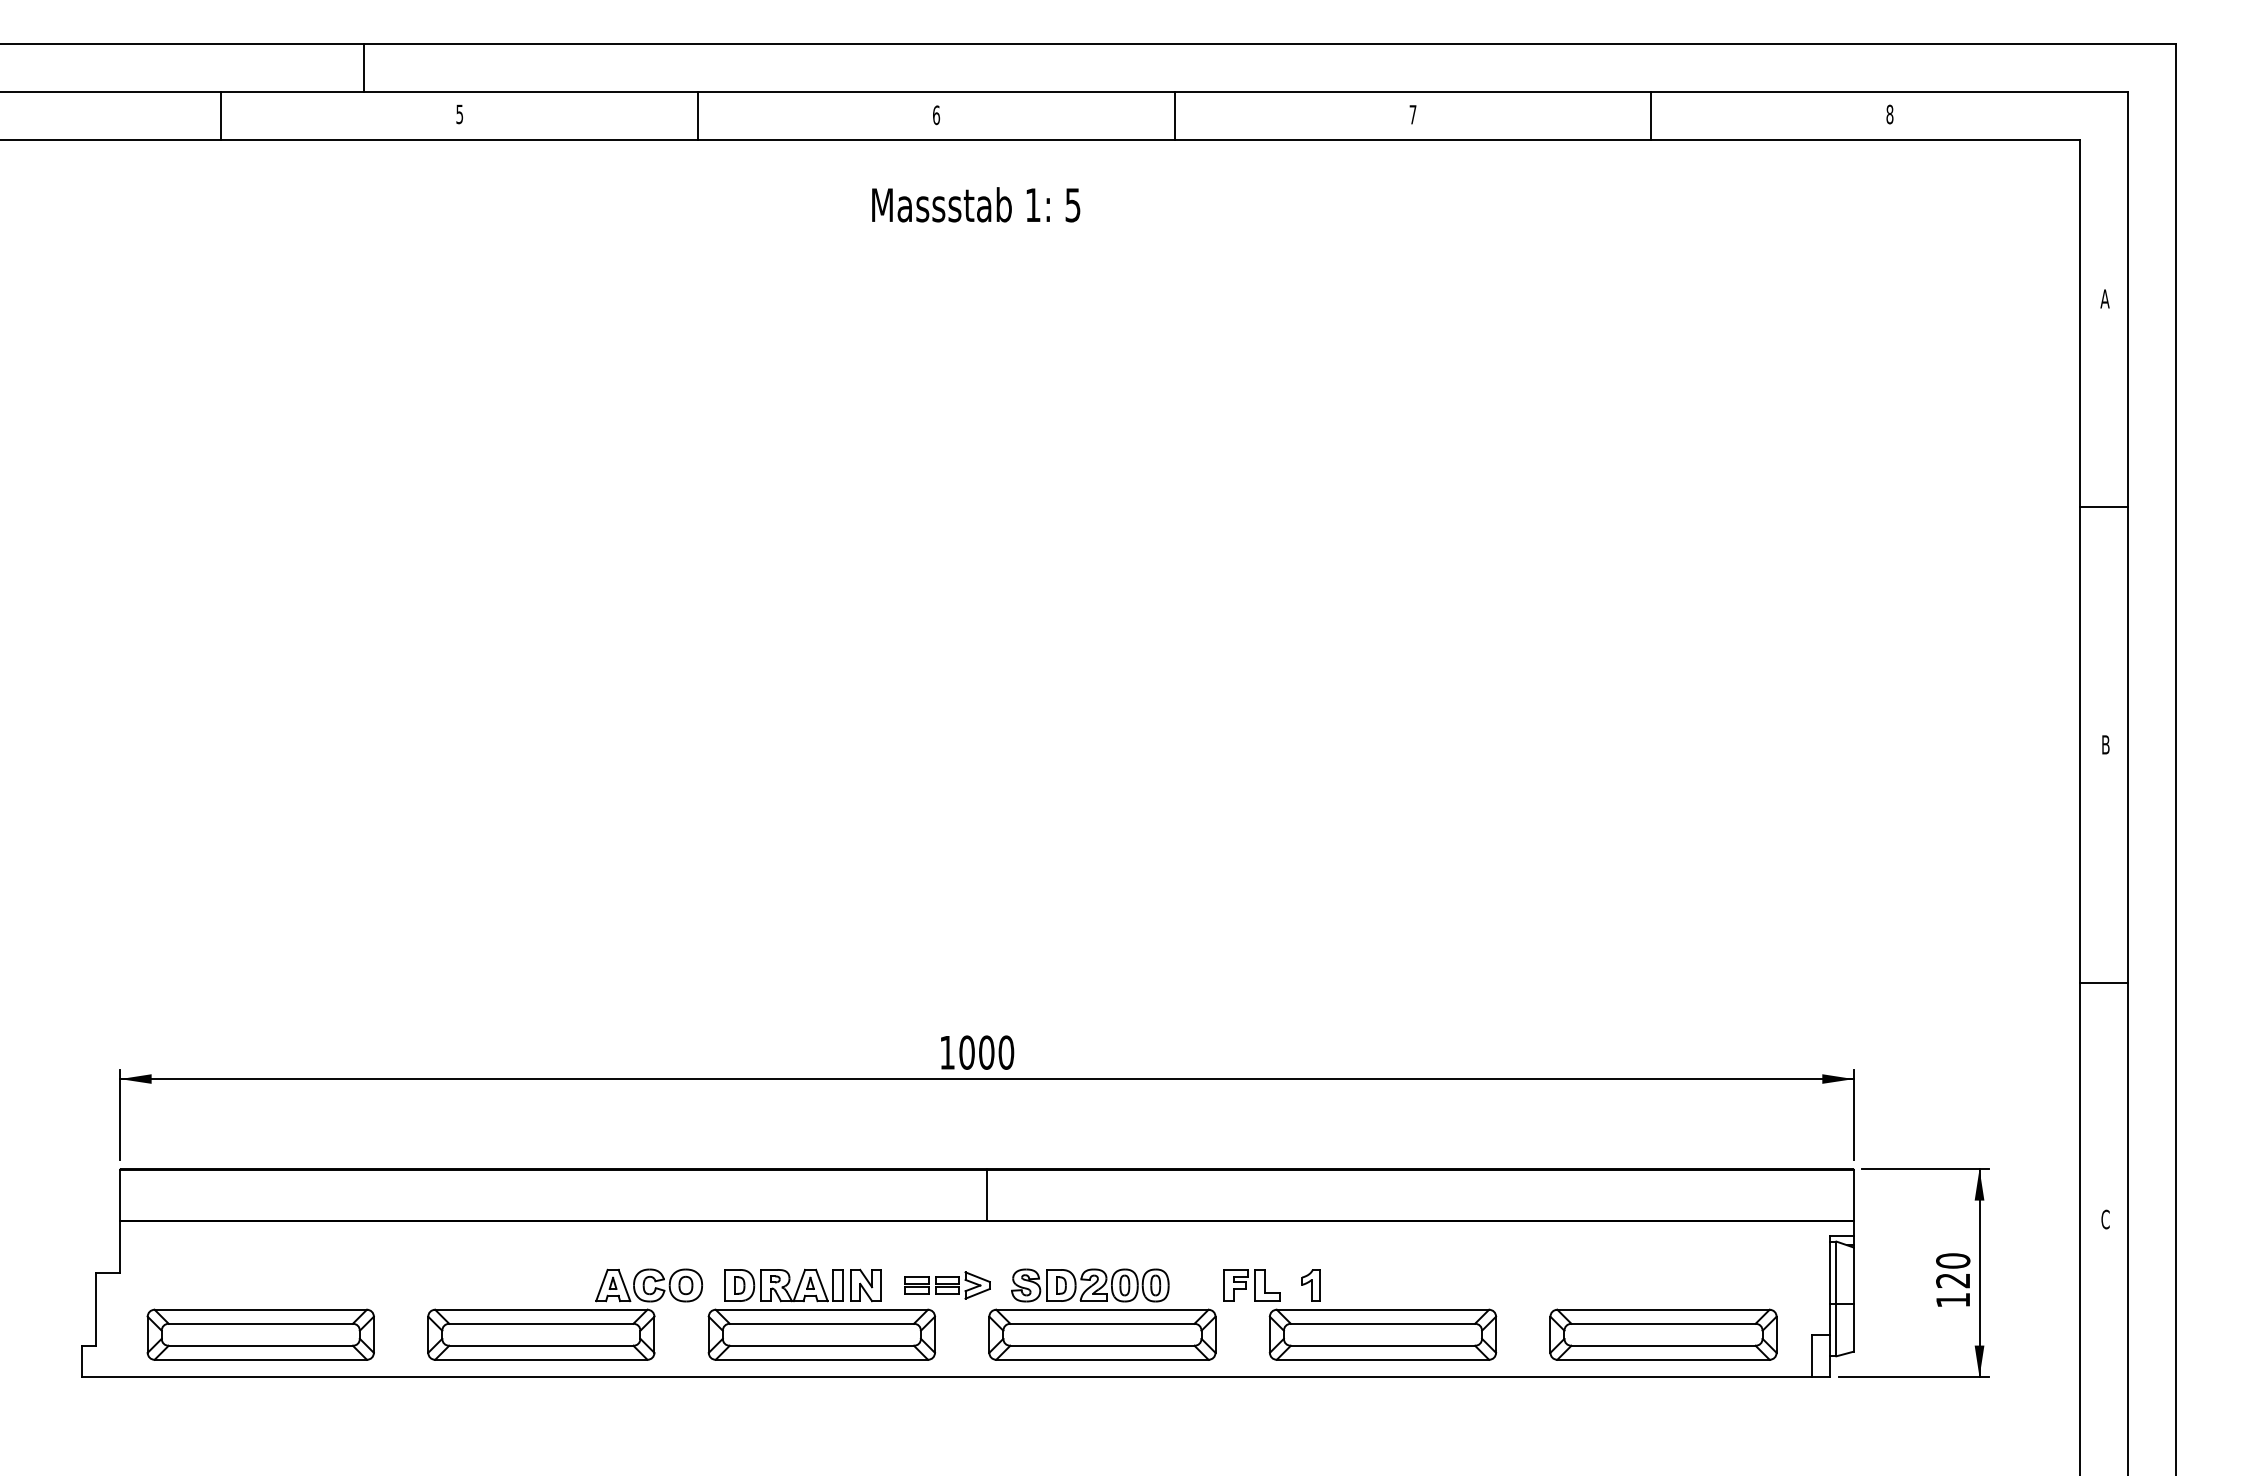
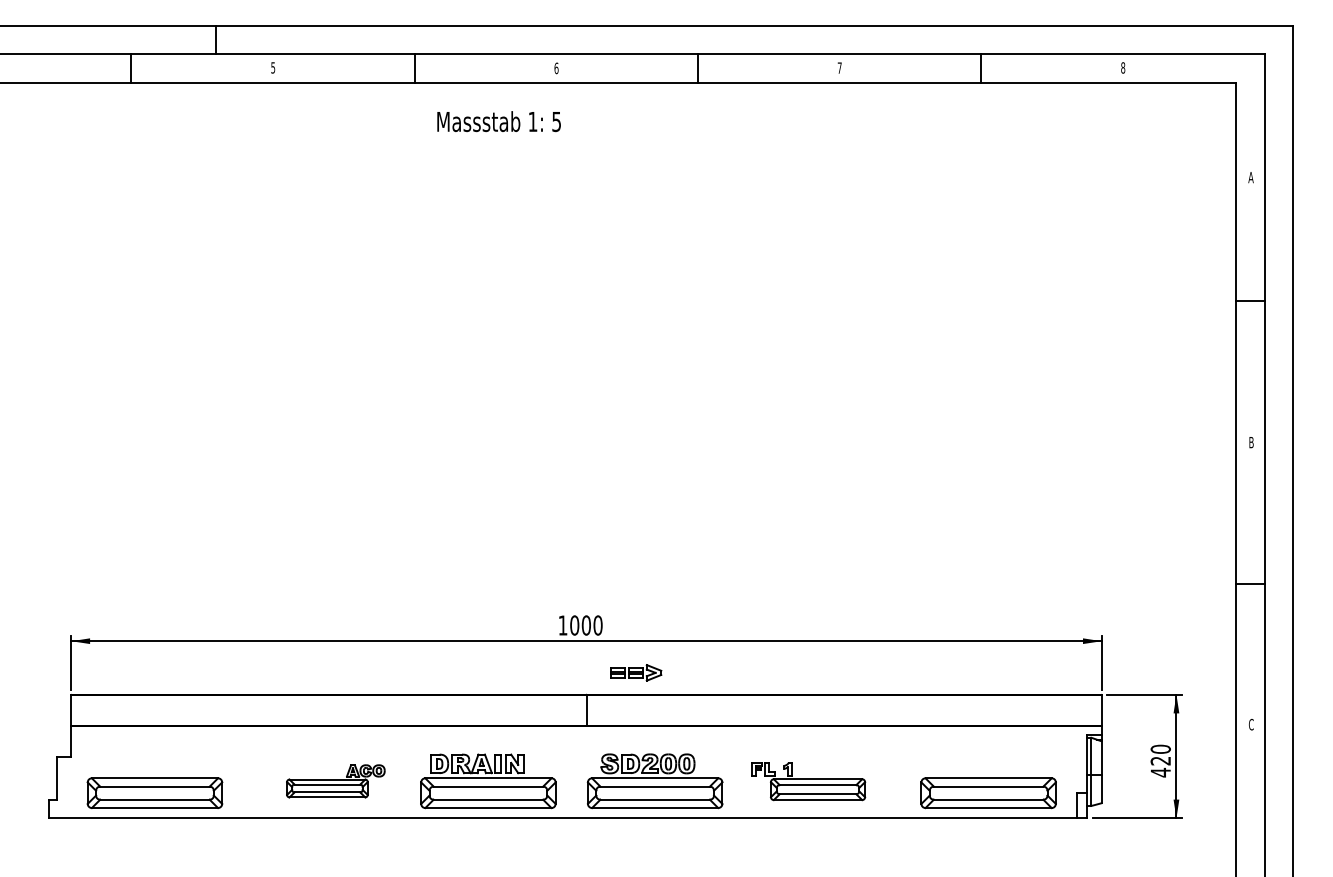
text: (975, 204) -> (498, 121), moved
part: (948, 1284) -> (636, 672), moved
text: (1952, 1299) -> (1160, 772), 120 -> 420
part: (564, 1315) -> (335, 781), size x0.6
part: (1360, 1315) -> (808, 781), size x0.7

